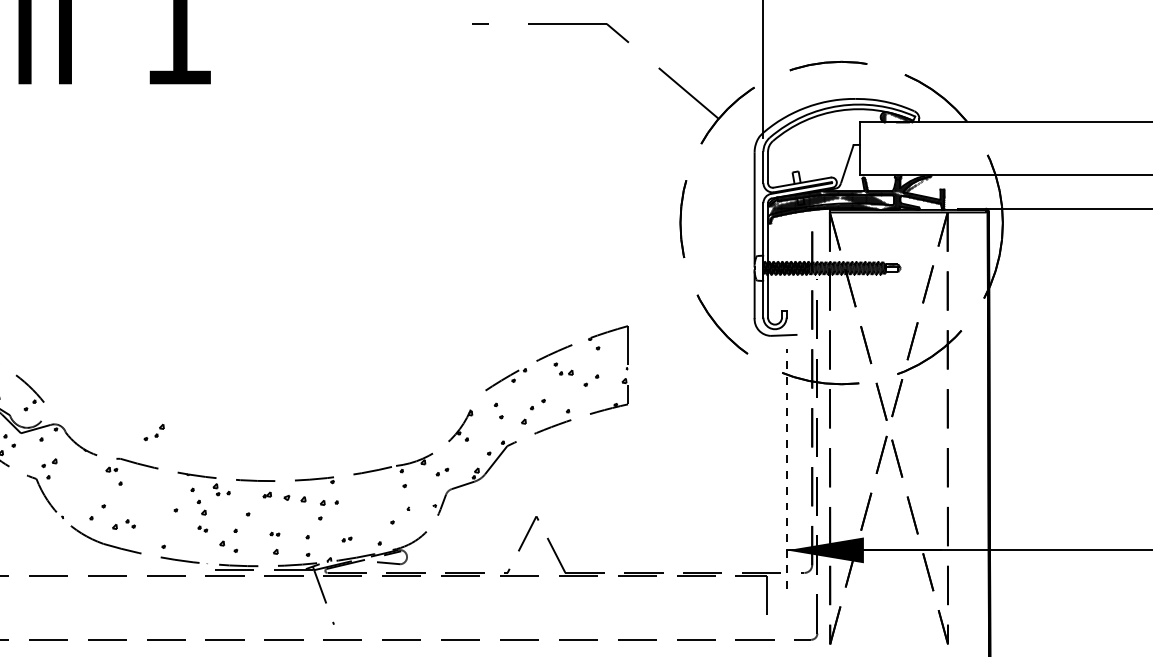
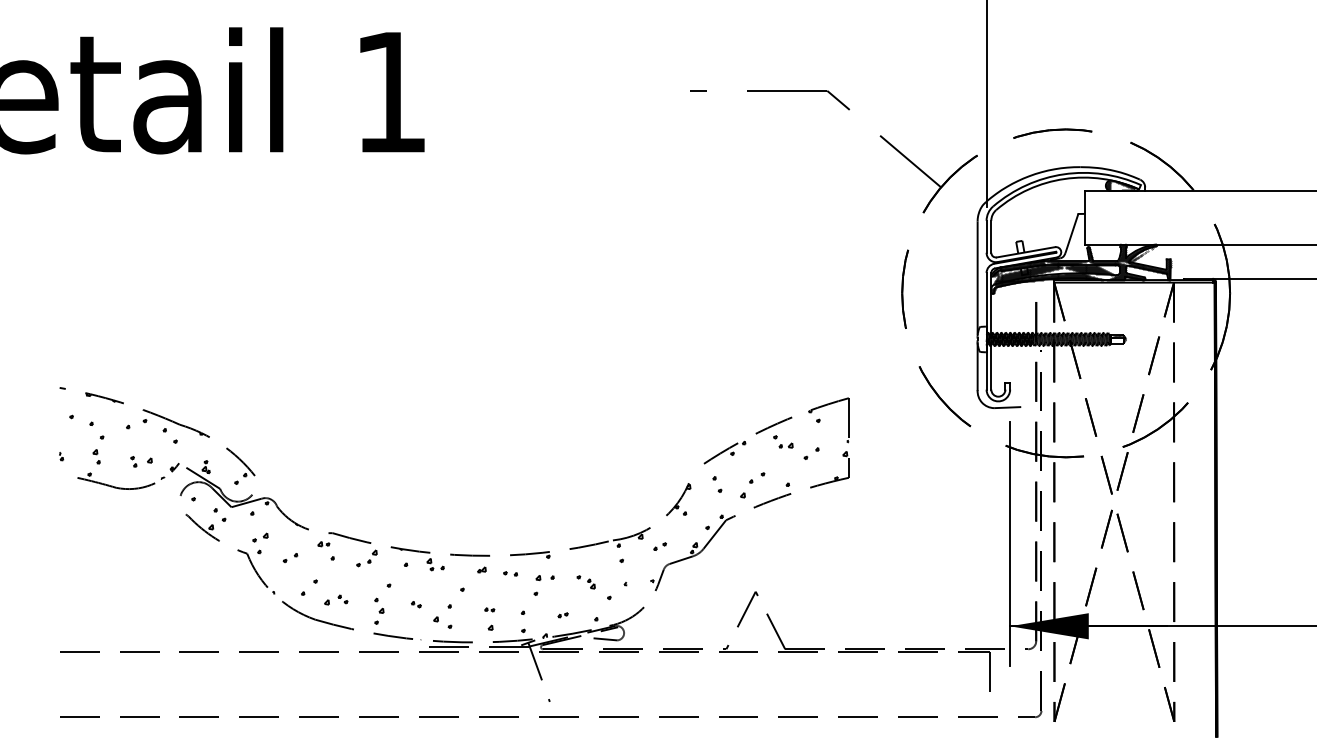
part: (153, 432) -> (366, 558), moved
line: (786, 468) -> (1010, 543), dashed -> solid
part: (79, 483) -> (290, 558), added
part: (295, 498) -> (510, 573), size x0.62
part: (201, 507) -> (379, 605), moved
part: (369, 507) -> (585, 582), added

